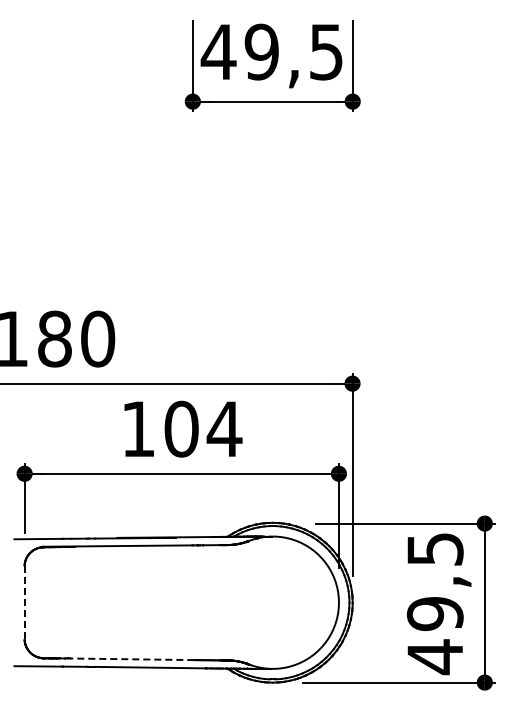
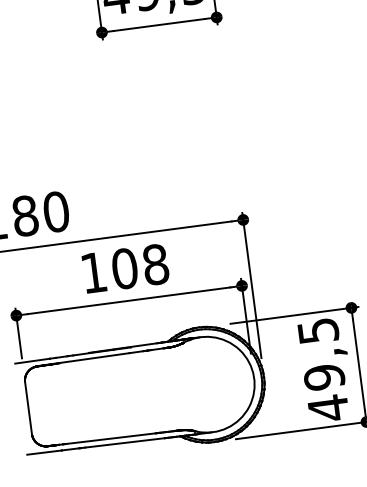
text: (224, 428) -> (155, 264), 104 -> 108
line: (24, 603) -> (28, 408), dashed -> solid
line: (131, 659) -> (110, 438), dashed -> solid

